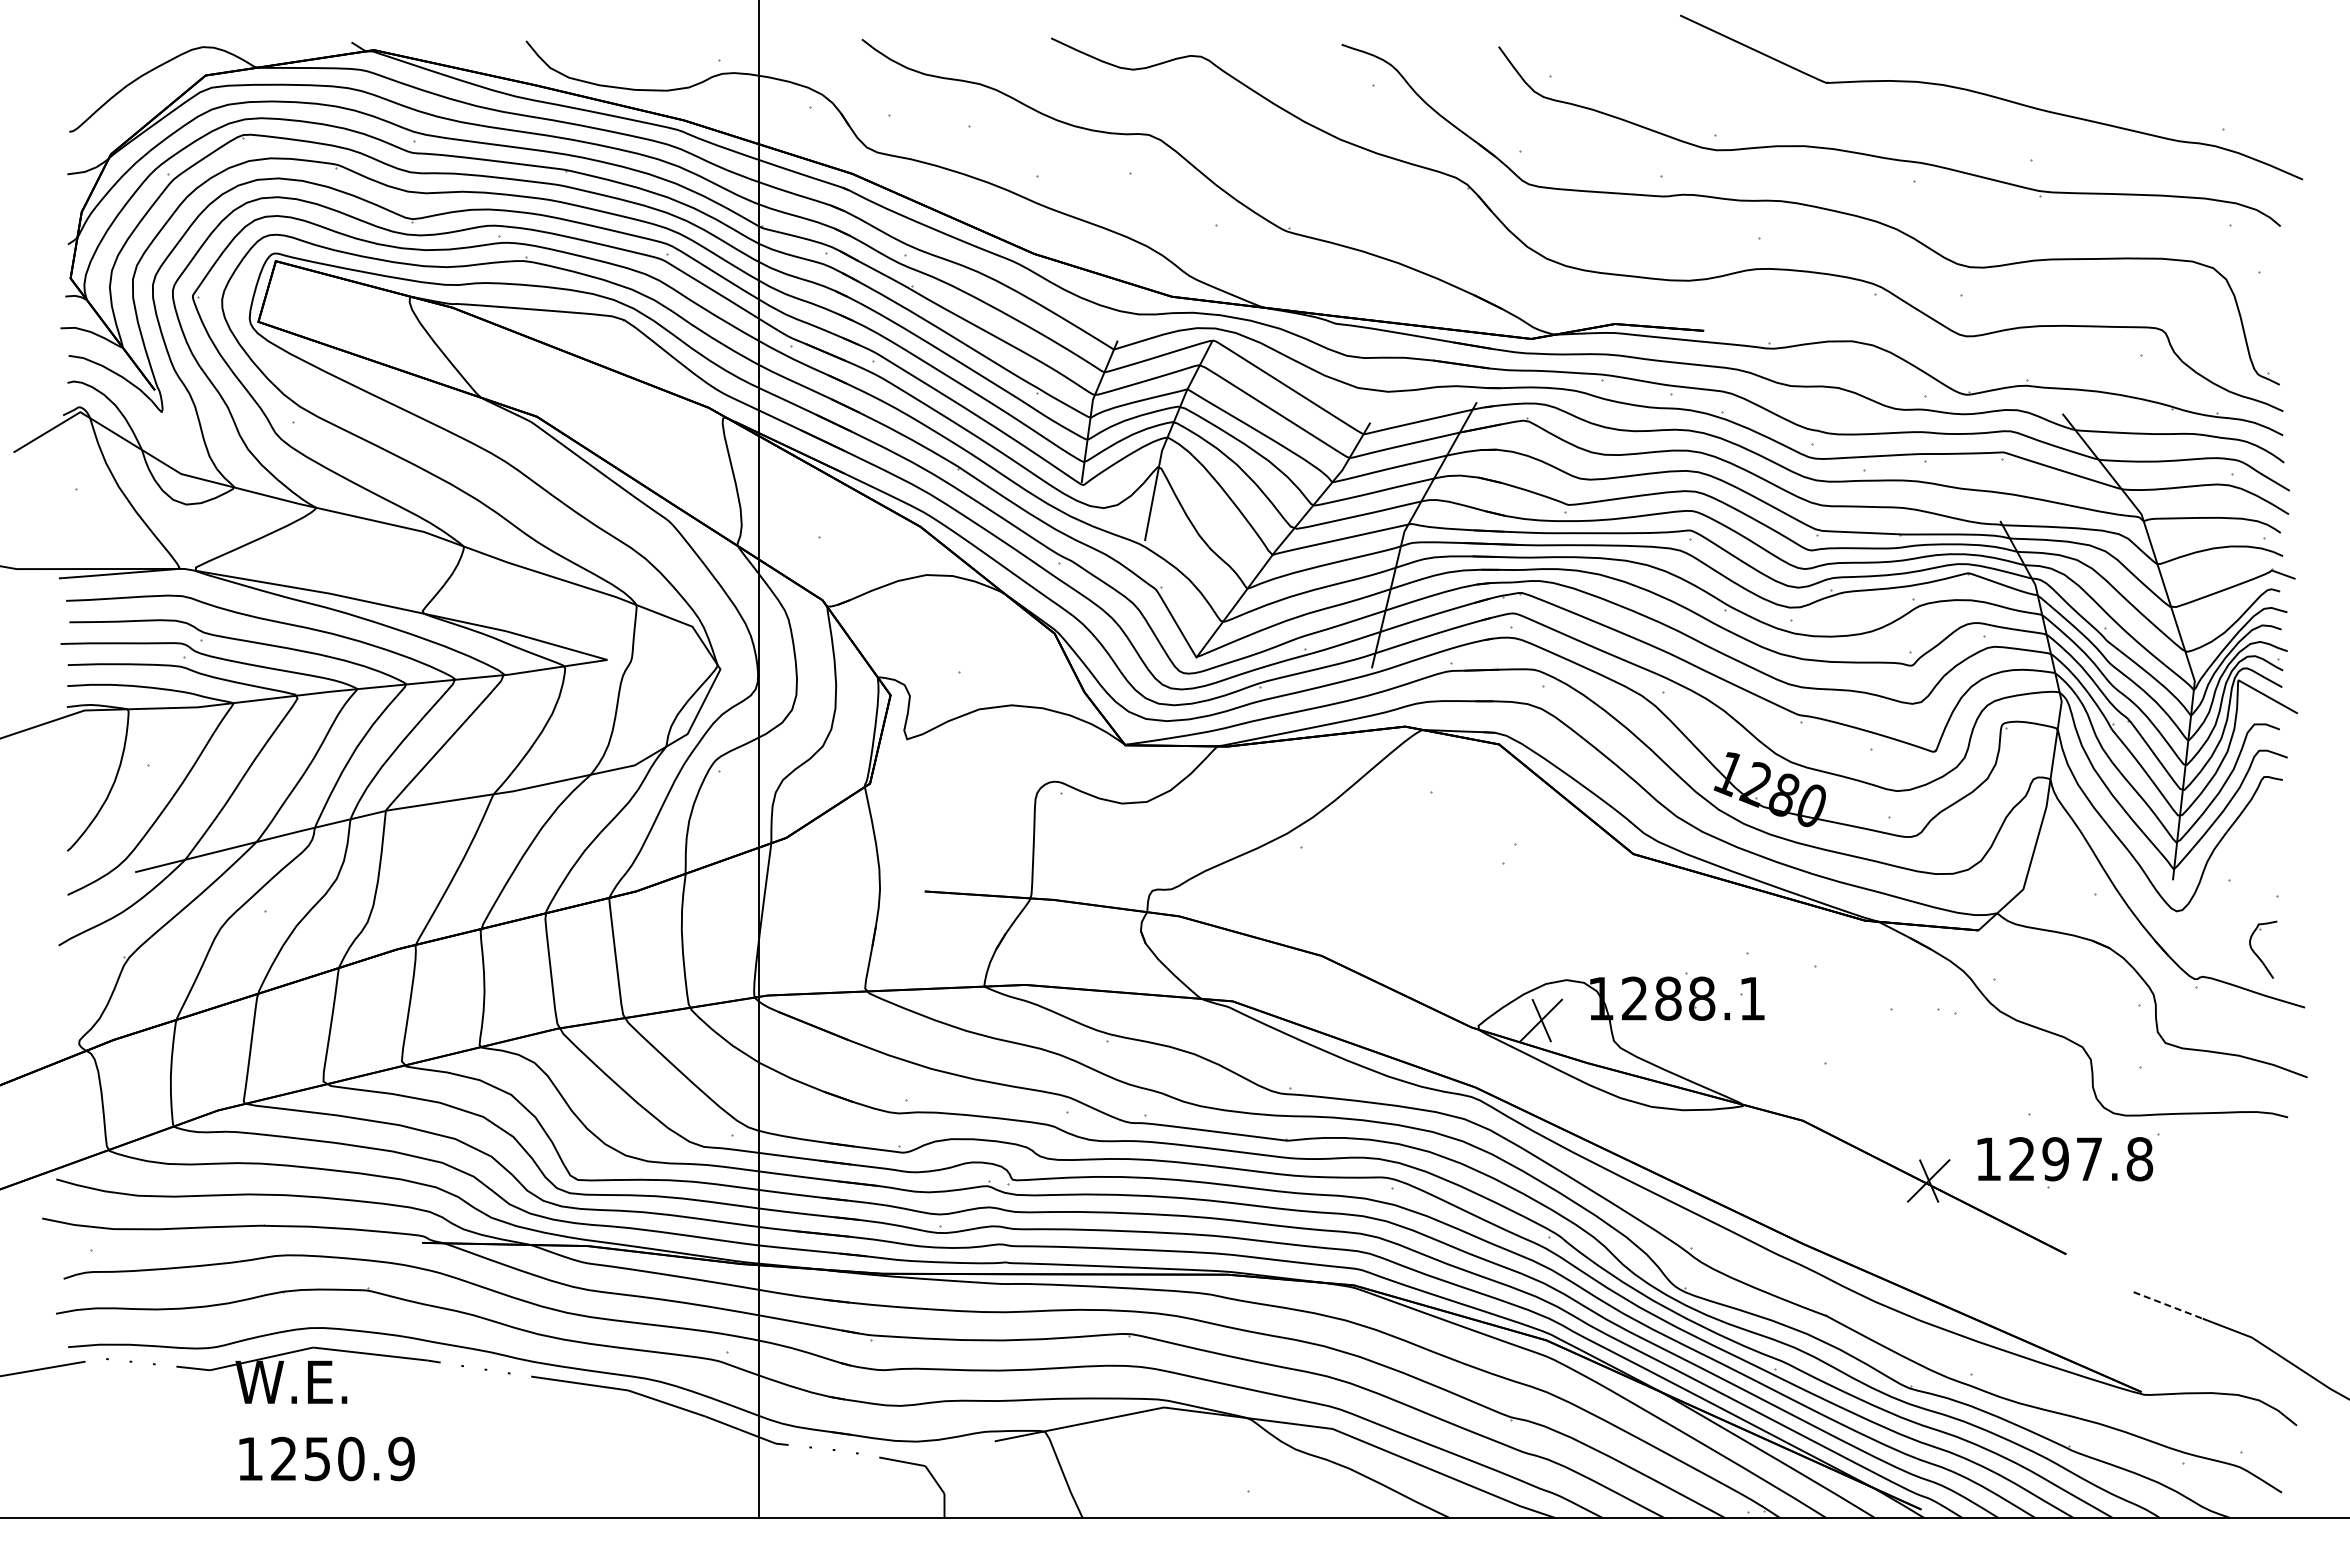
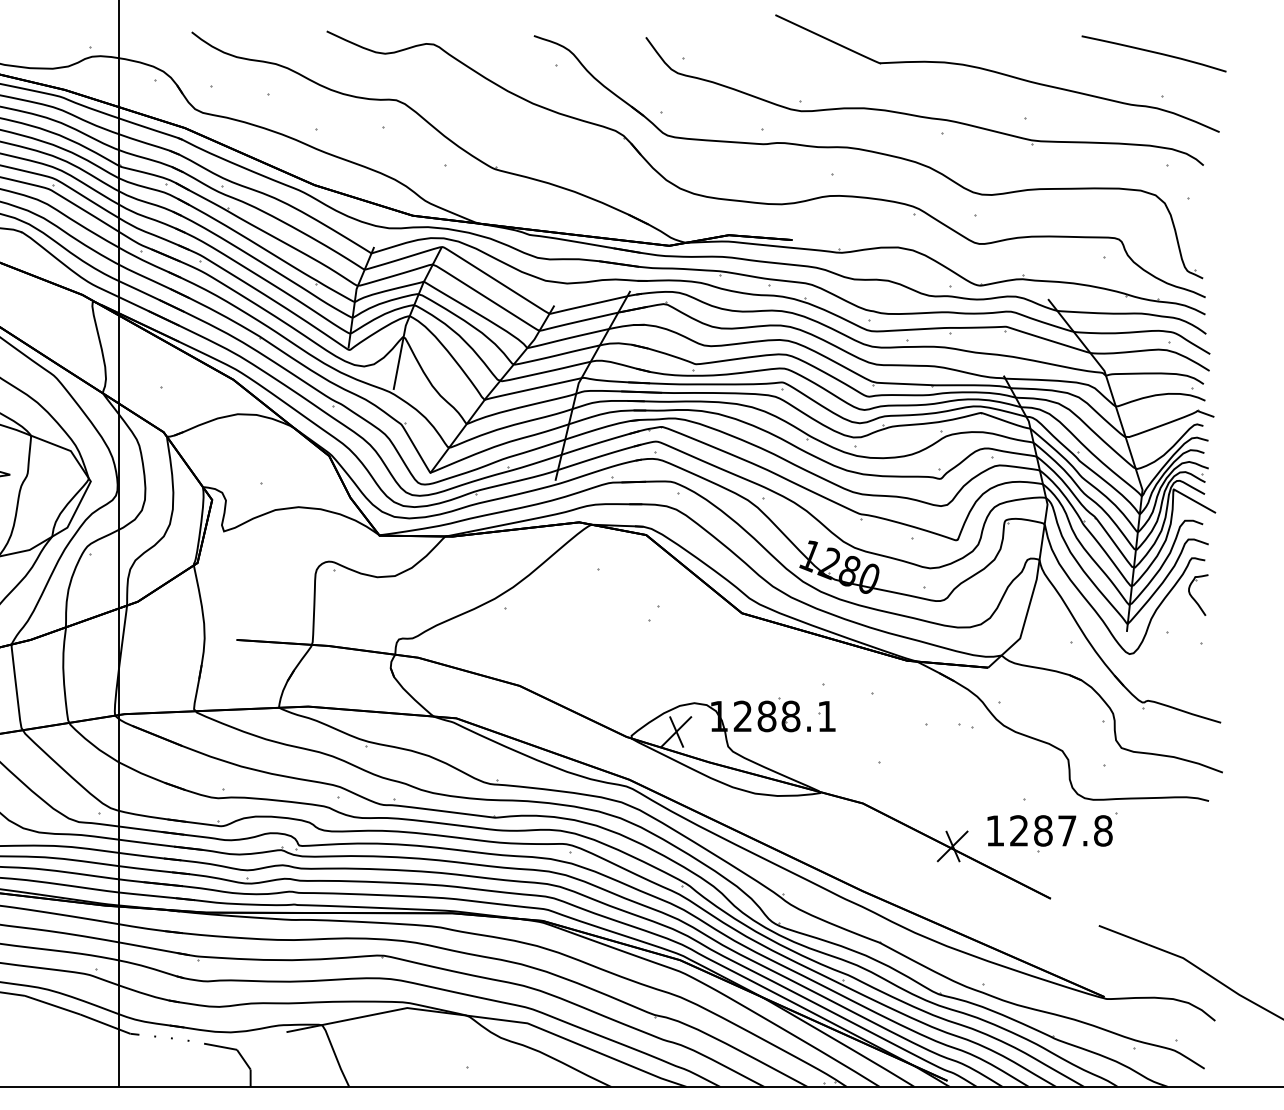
curve: (2210, 68) -> (1153, 52), added
part: (2257, 954) -> (1194, 598), moved
text: (2055, 1159) -> (1043, 831), 1297.8 -> 1287.8
line: (2168, 1305) -> (1123, 935), dashed -> solid

